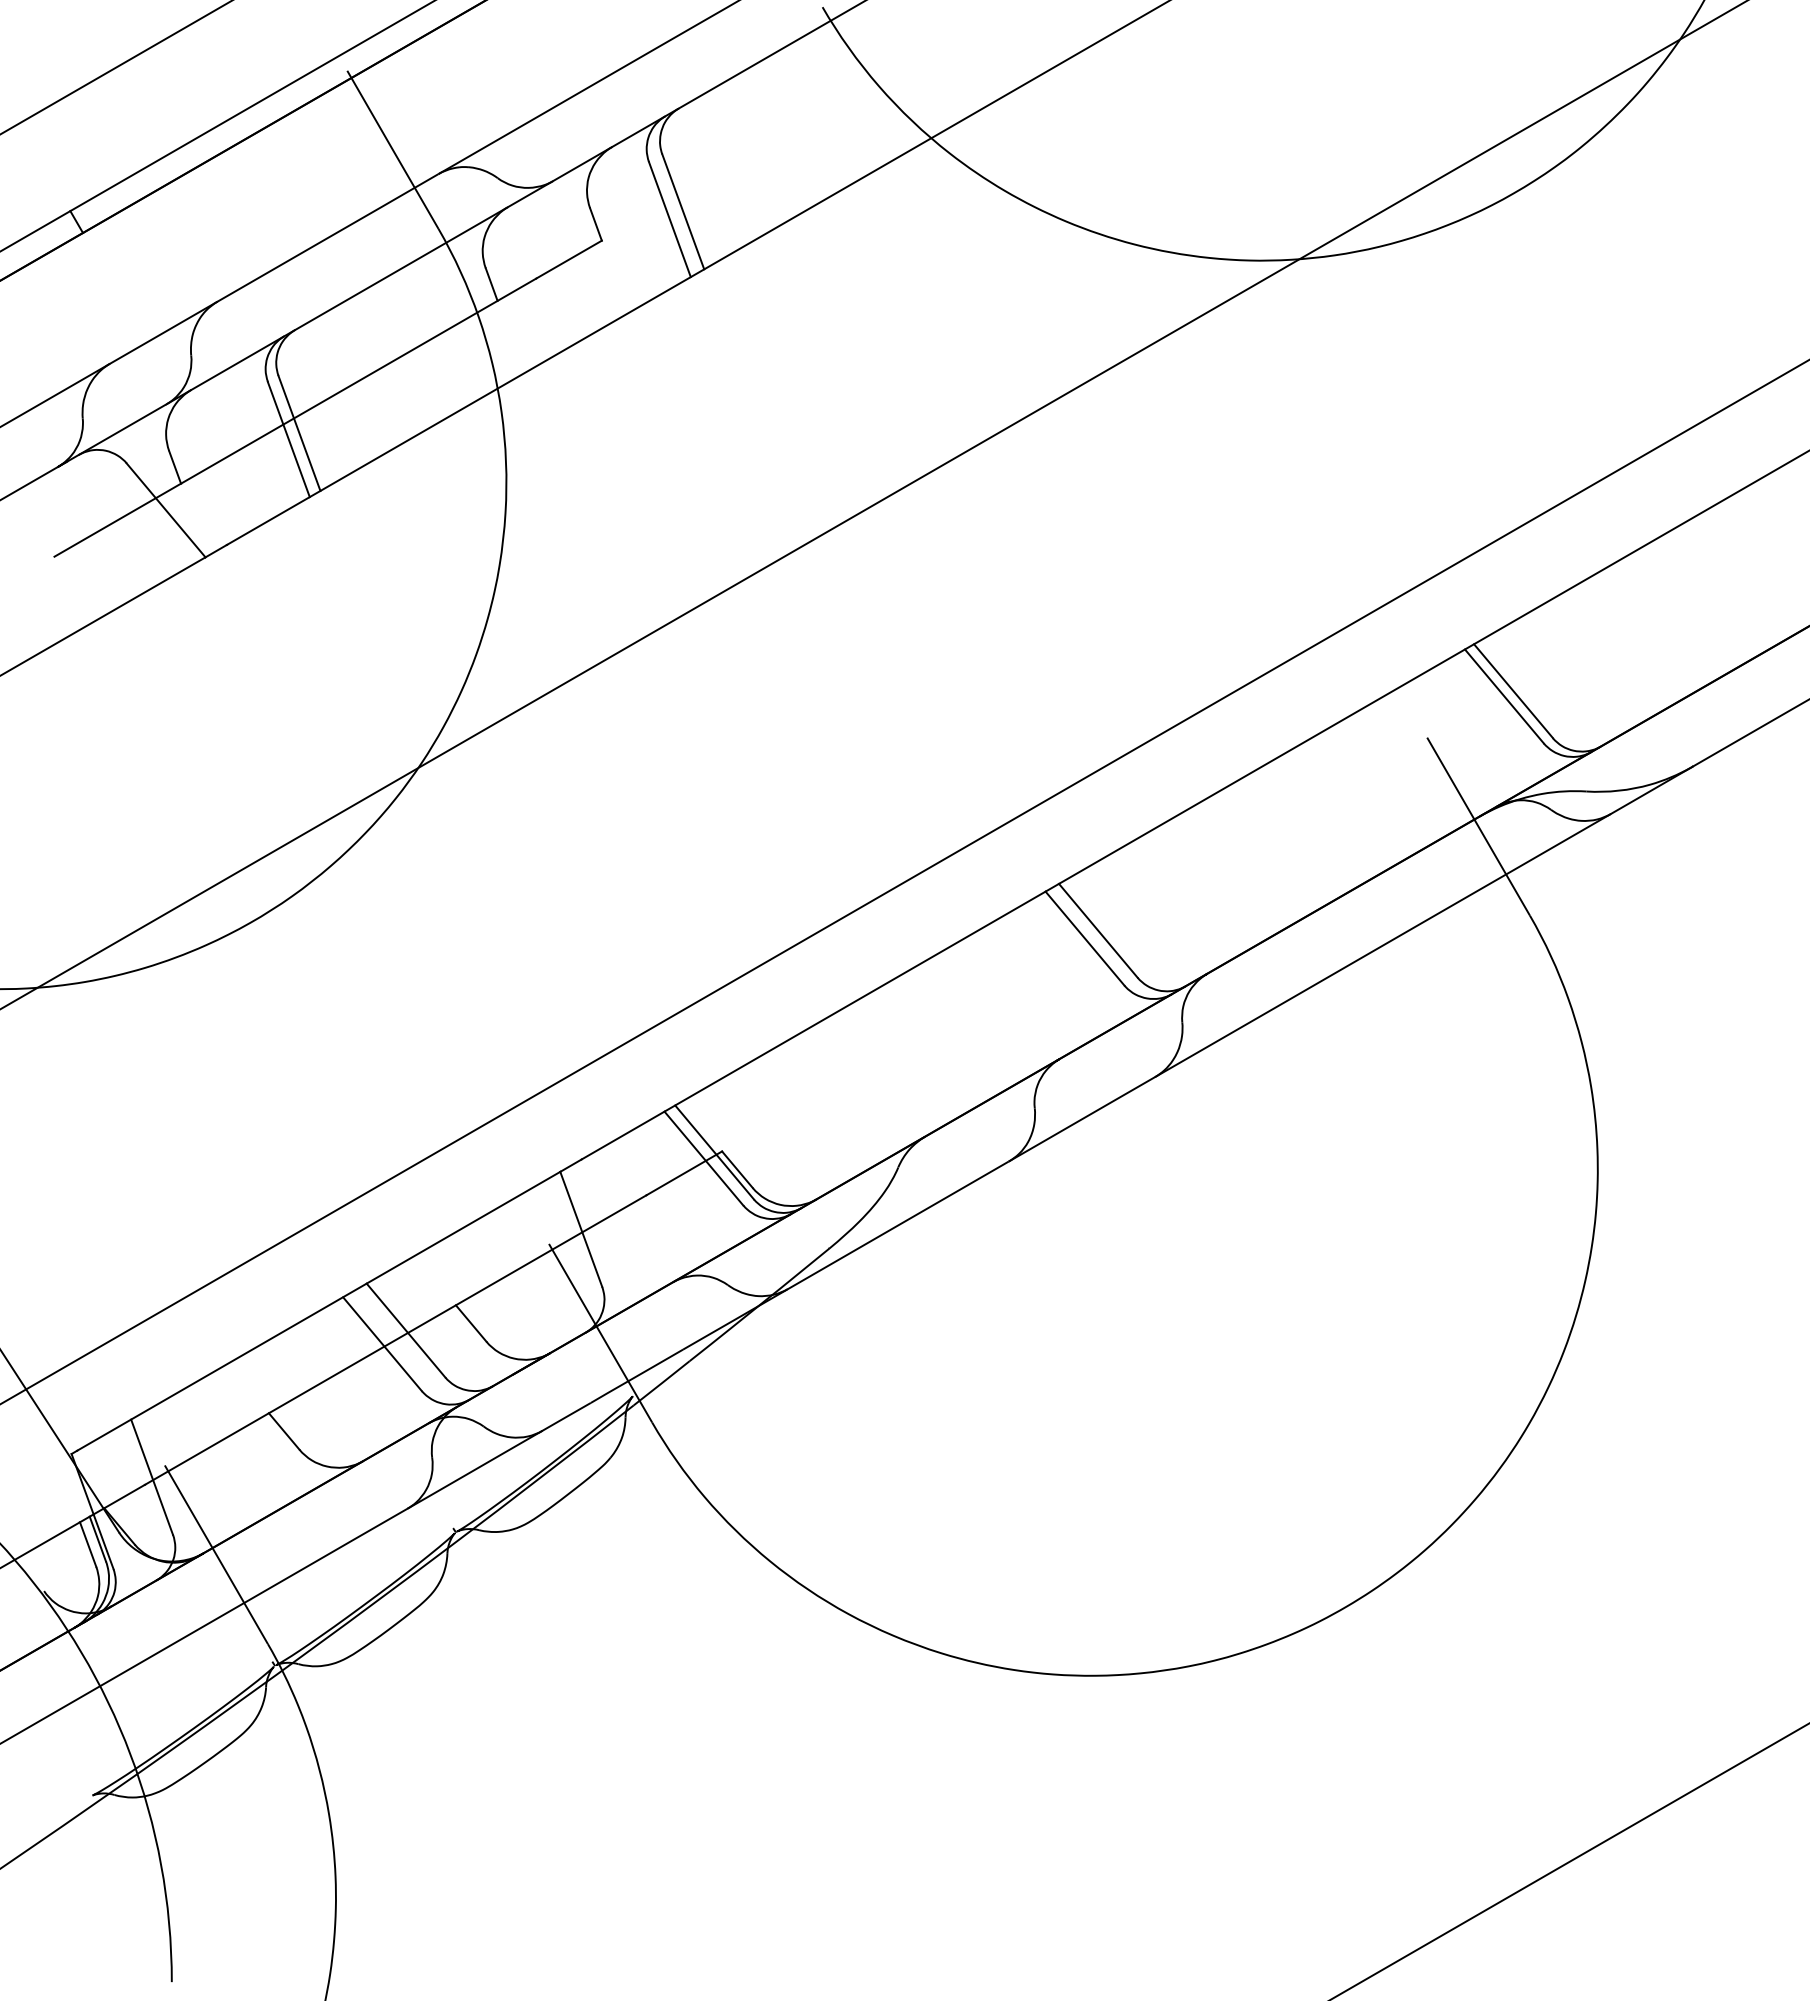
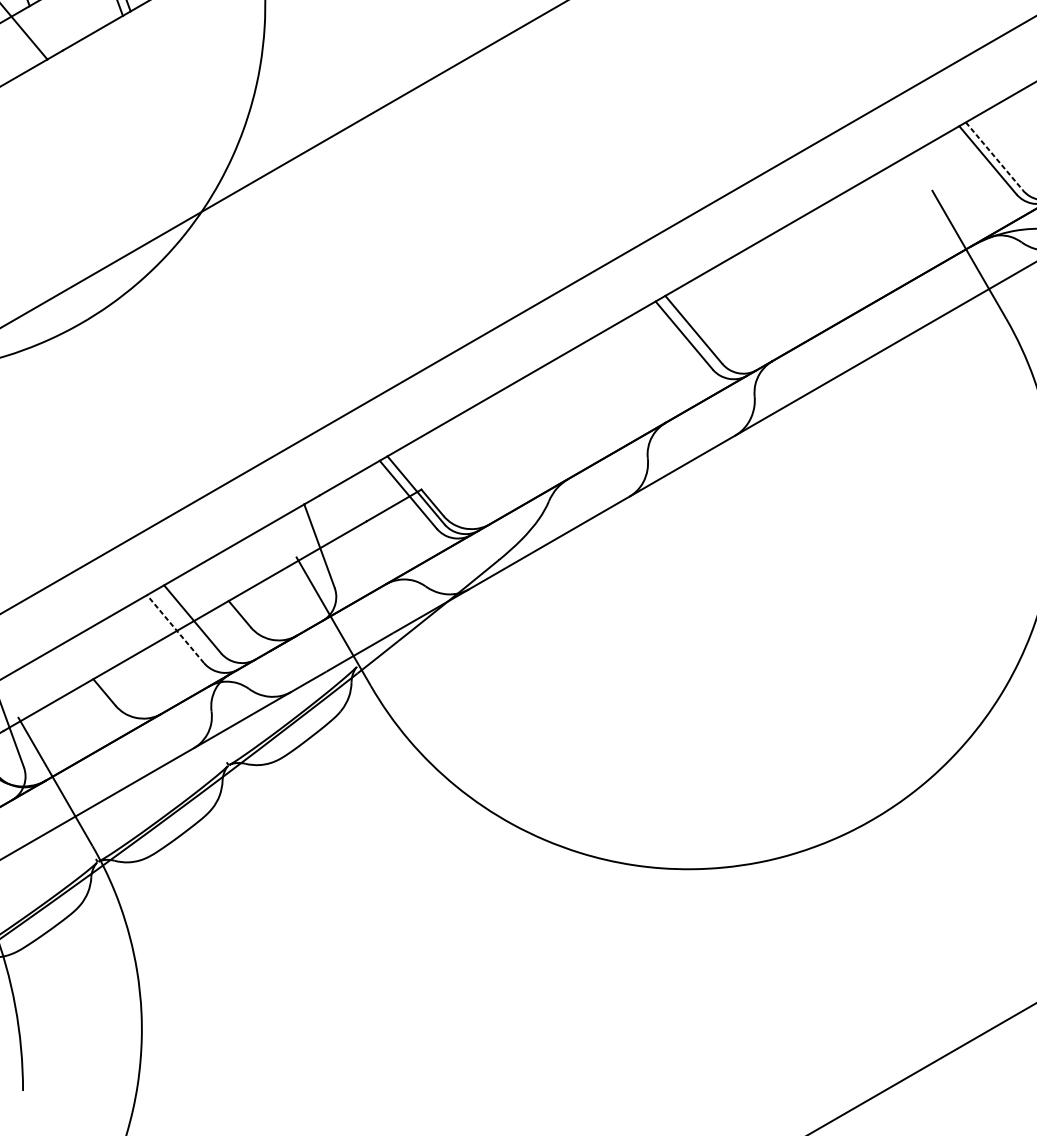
line: (1513, 691) -> (994, 156), solid -> dashed
line: (382, 1343) -> (175, 628), solid -> dashed

